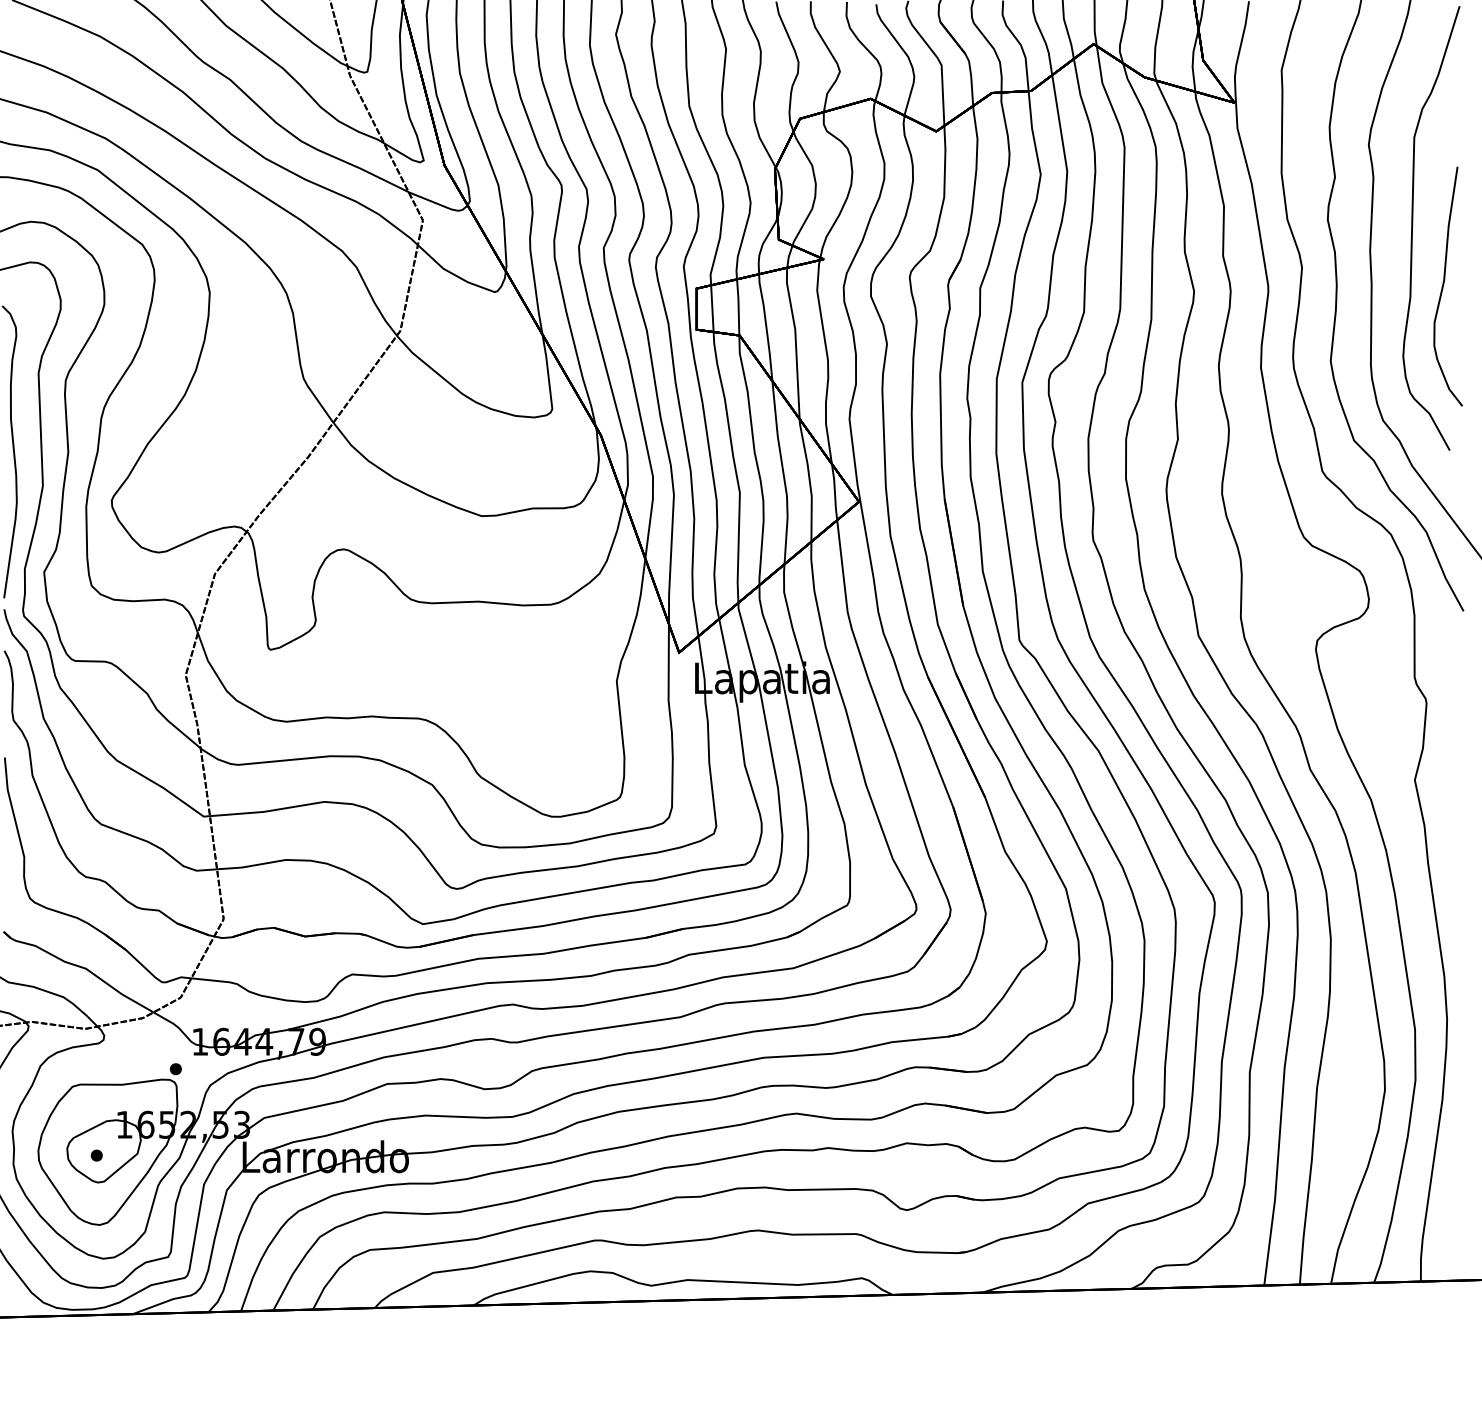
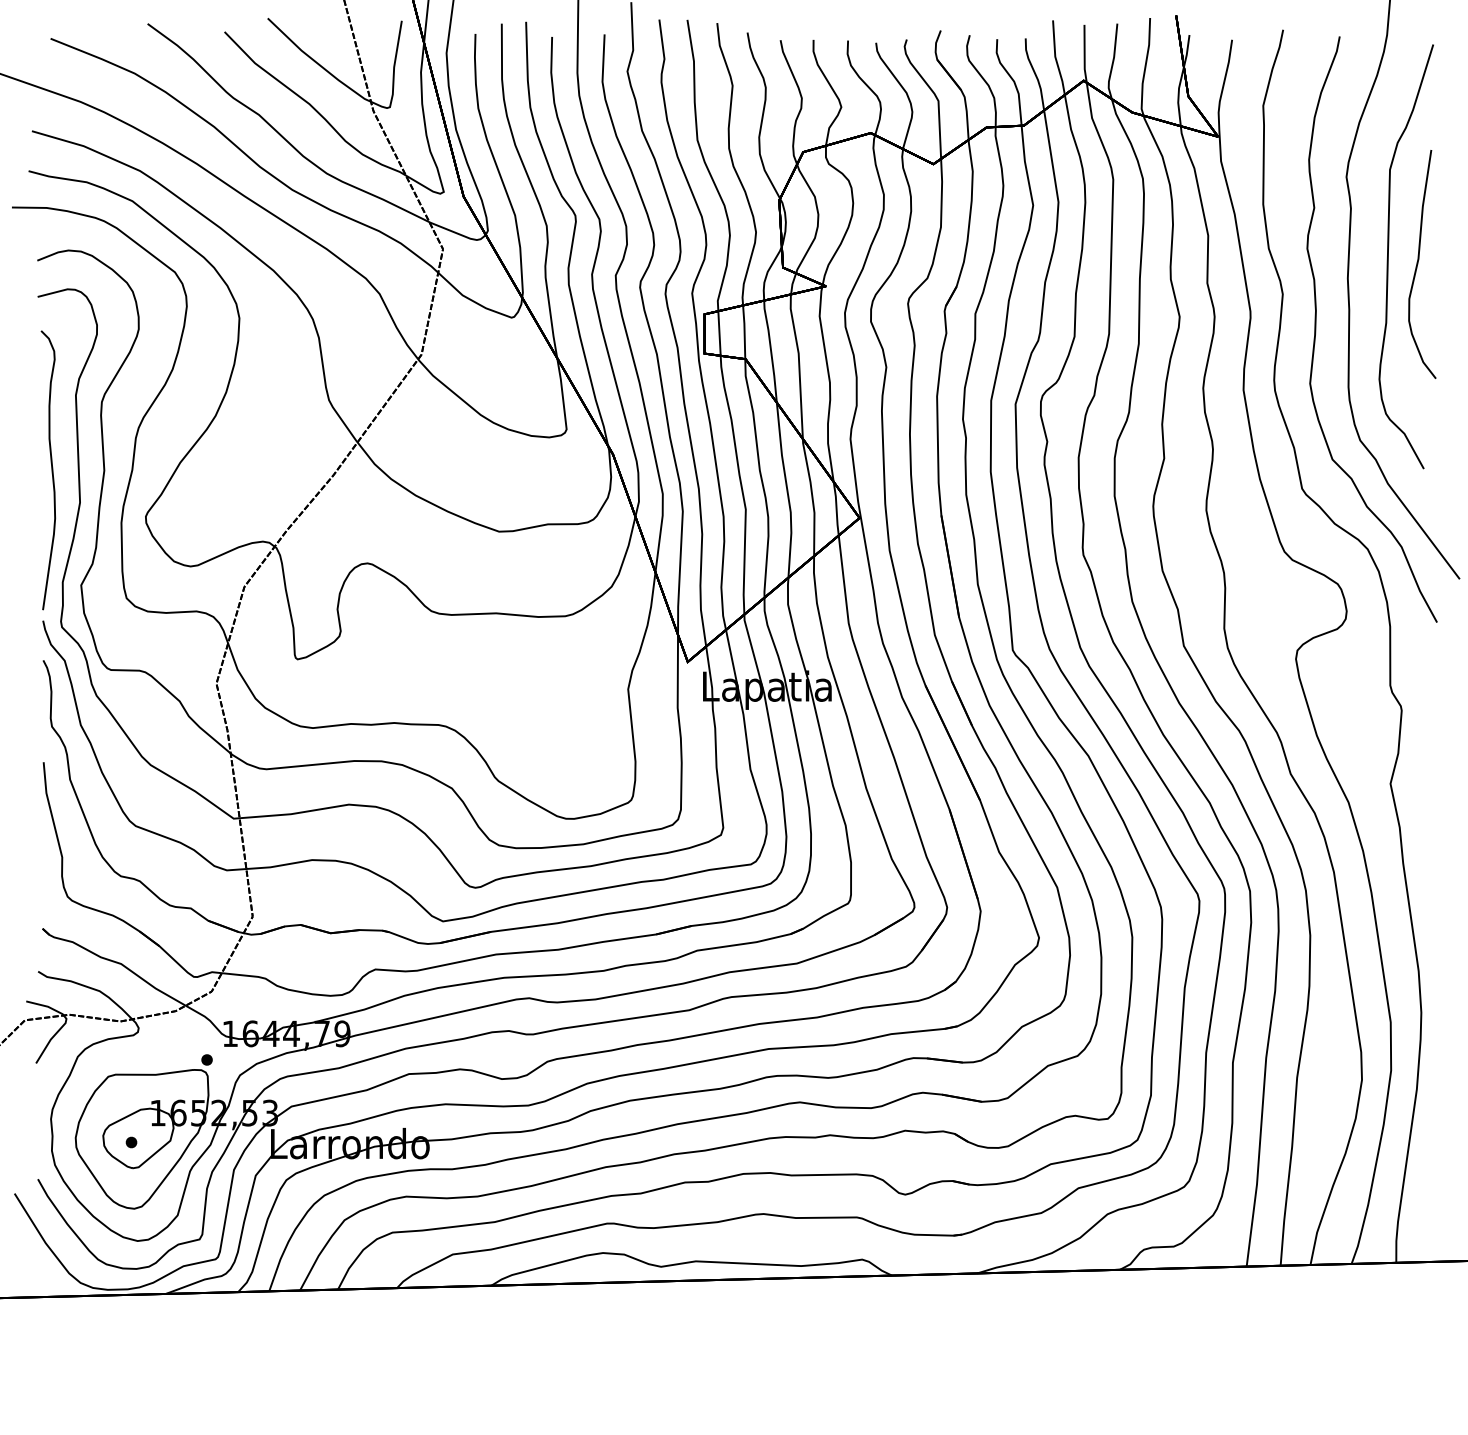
curve: (1444, 286) -> (1418, 264), moved

